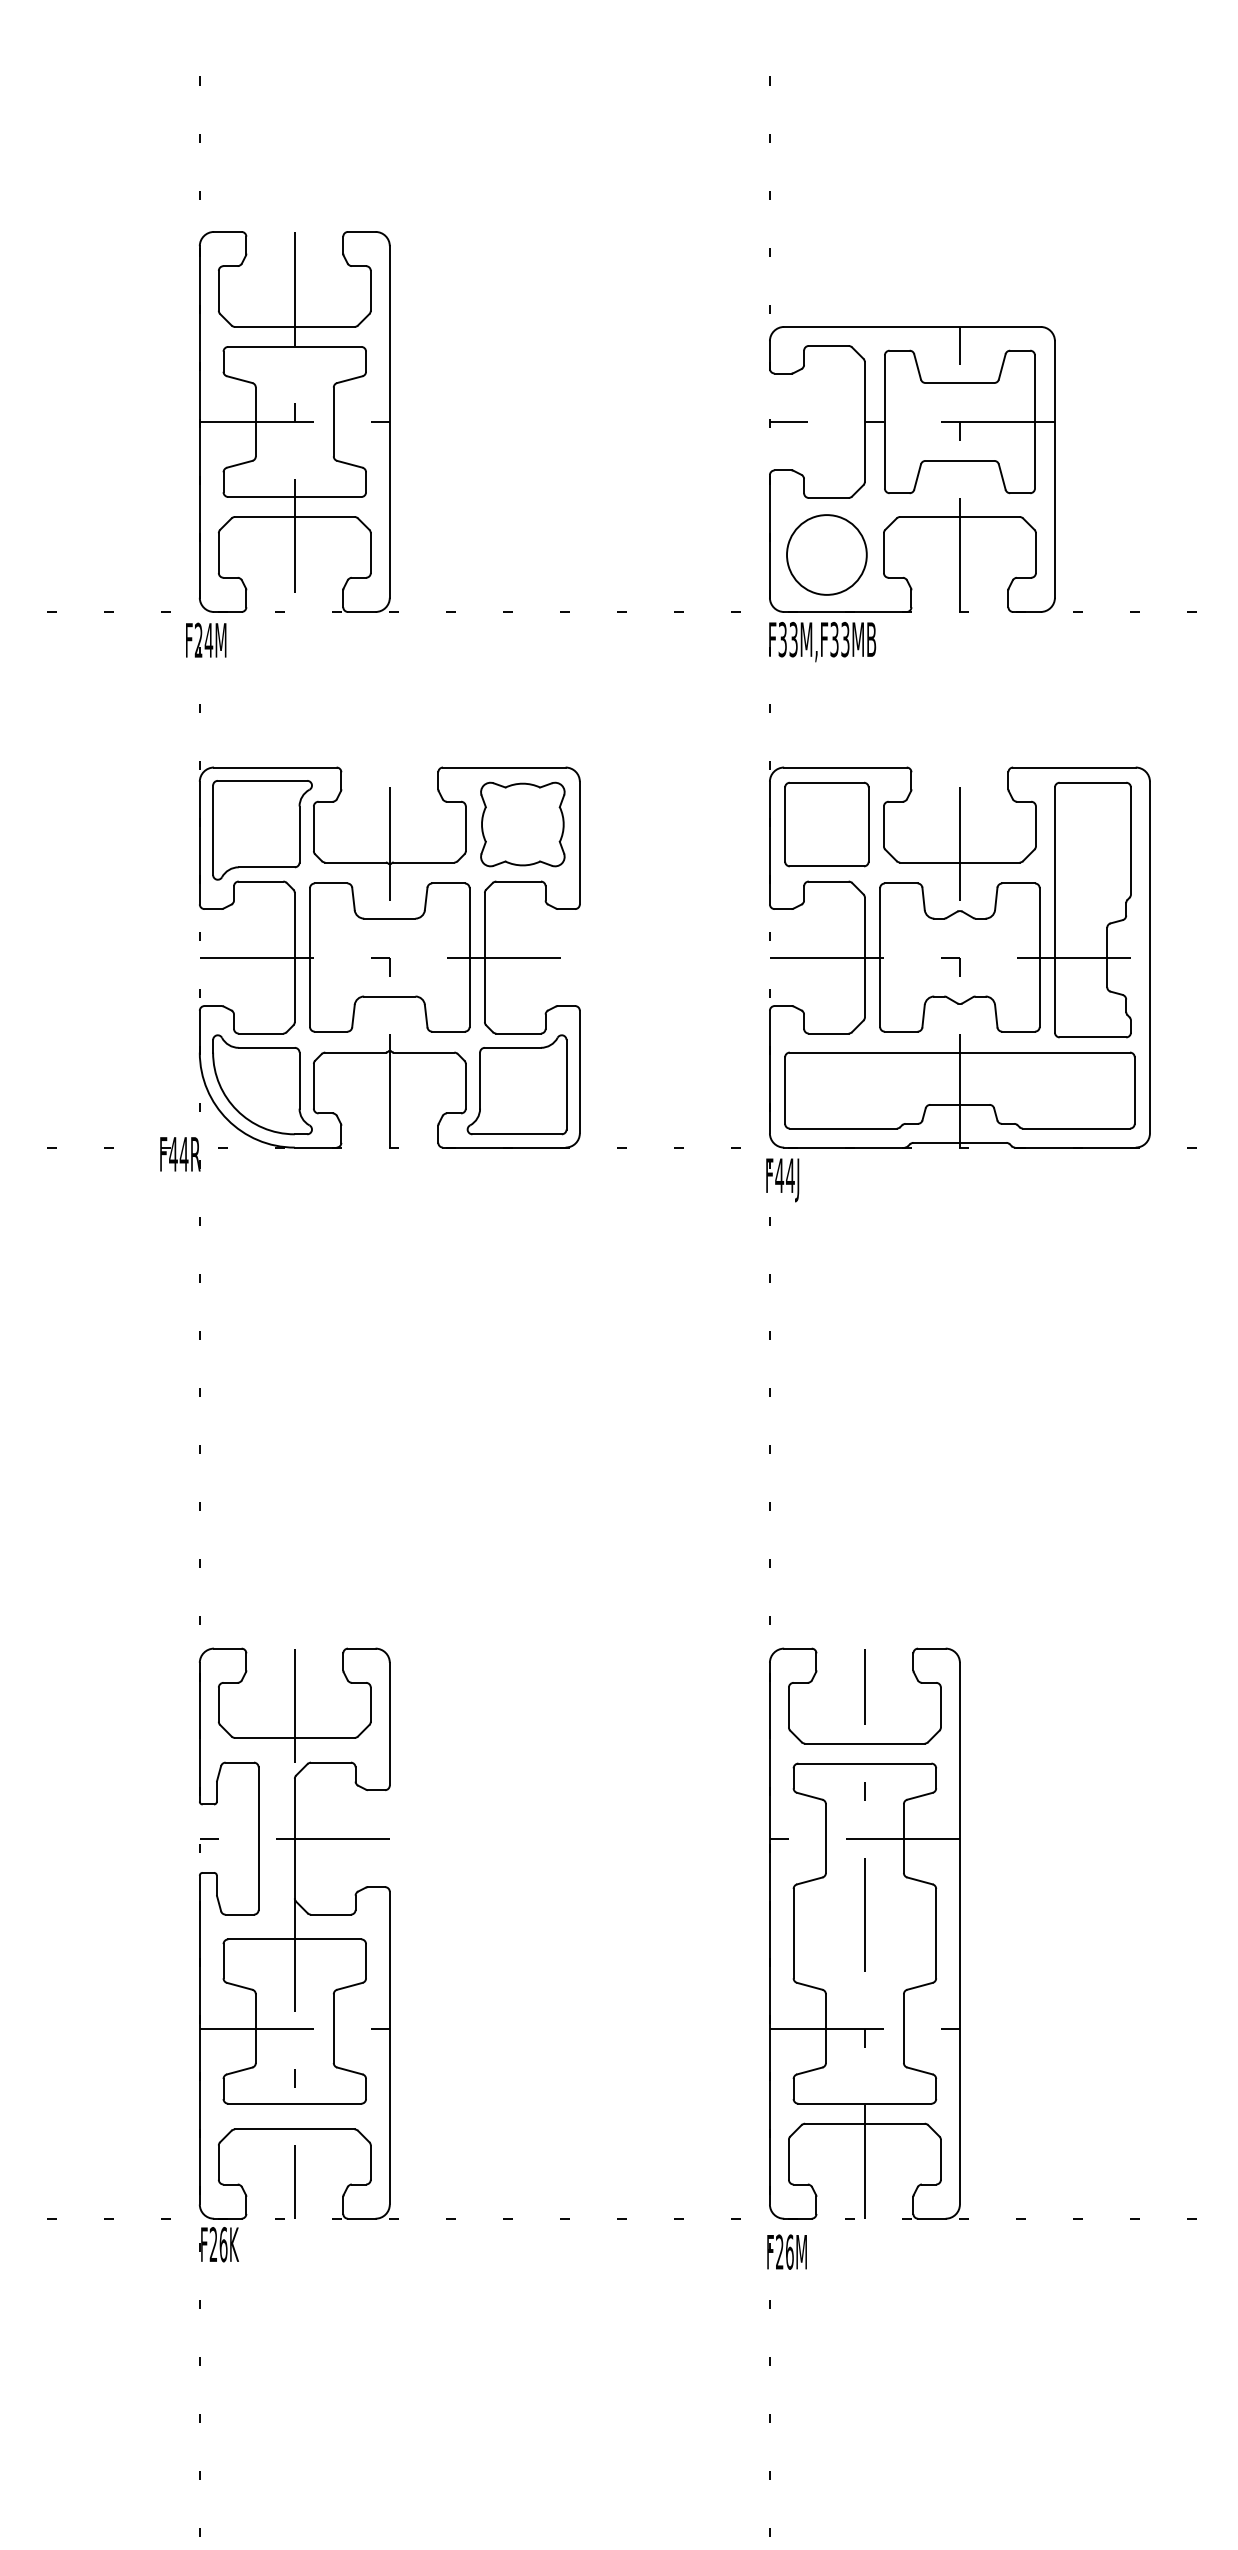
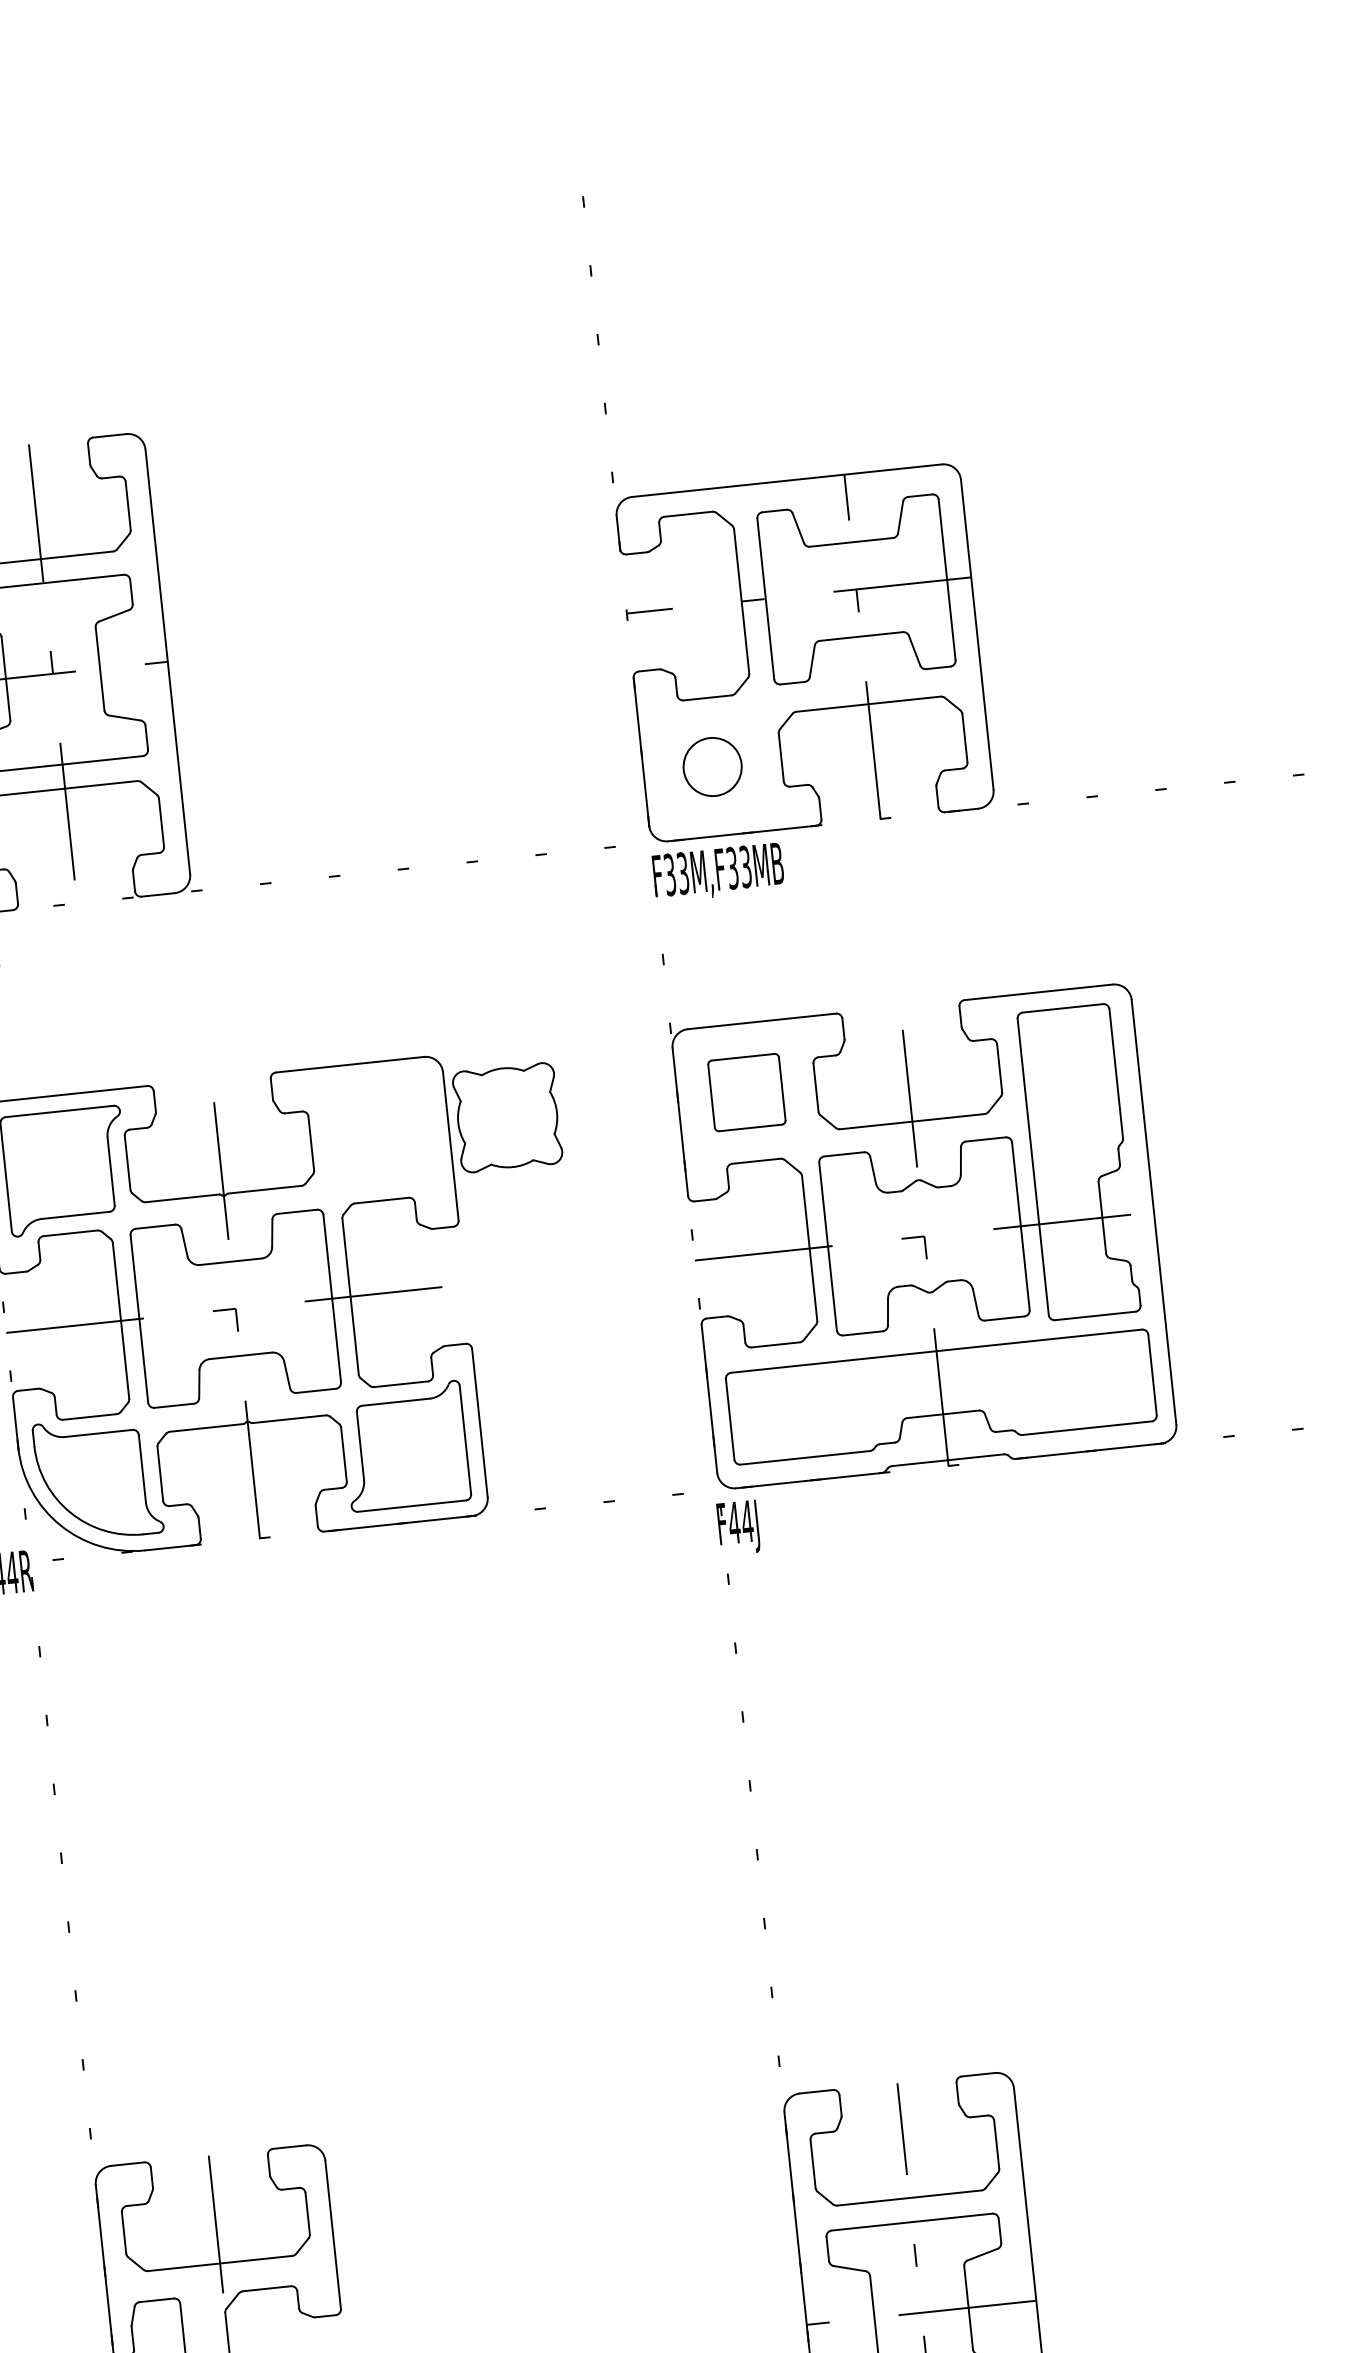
circle: (826, 554) -> (712, 766), size x0.6
part: (522, 824) -> (507, 1117), moved
part: (826, 824) -> (746, 1092), size x0.7

